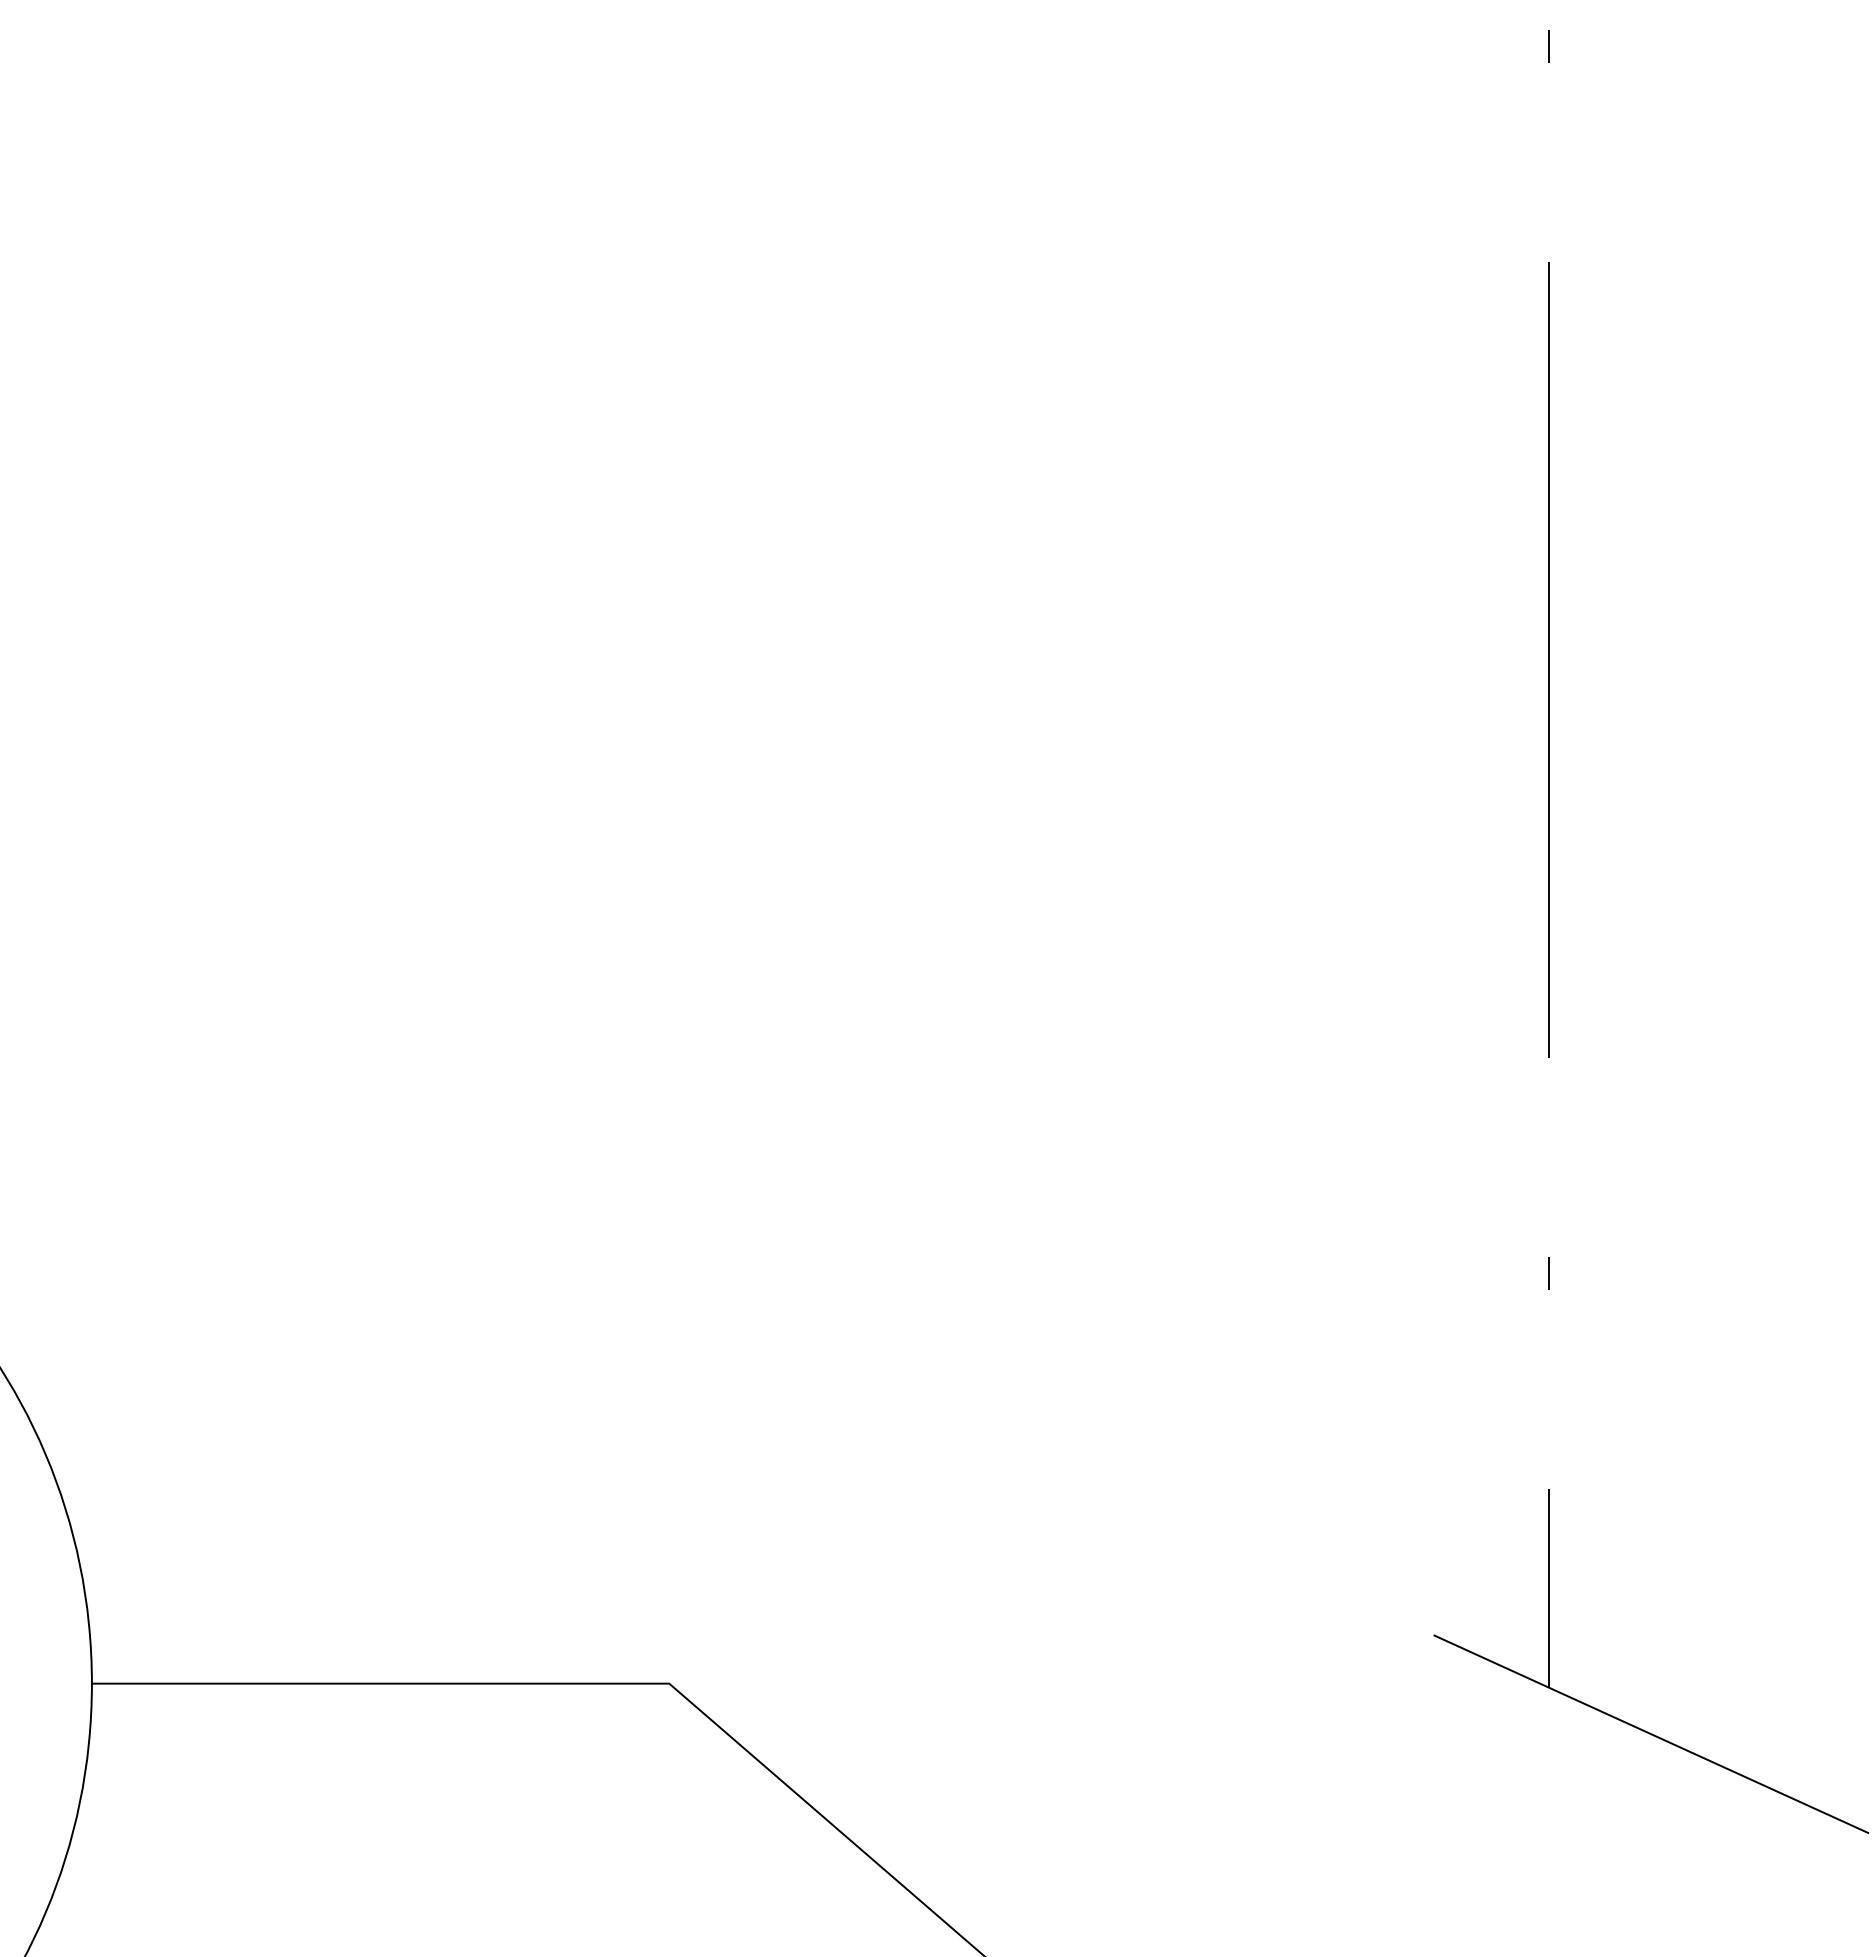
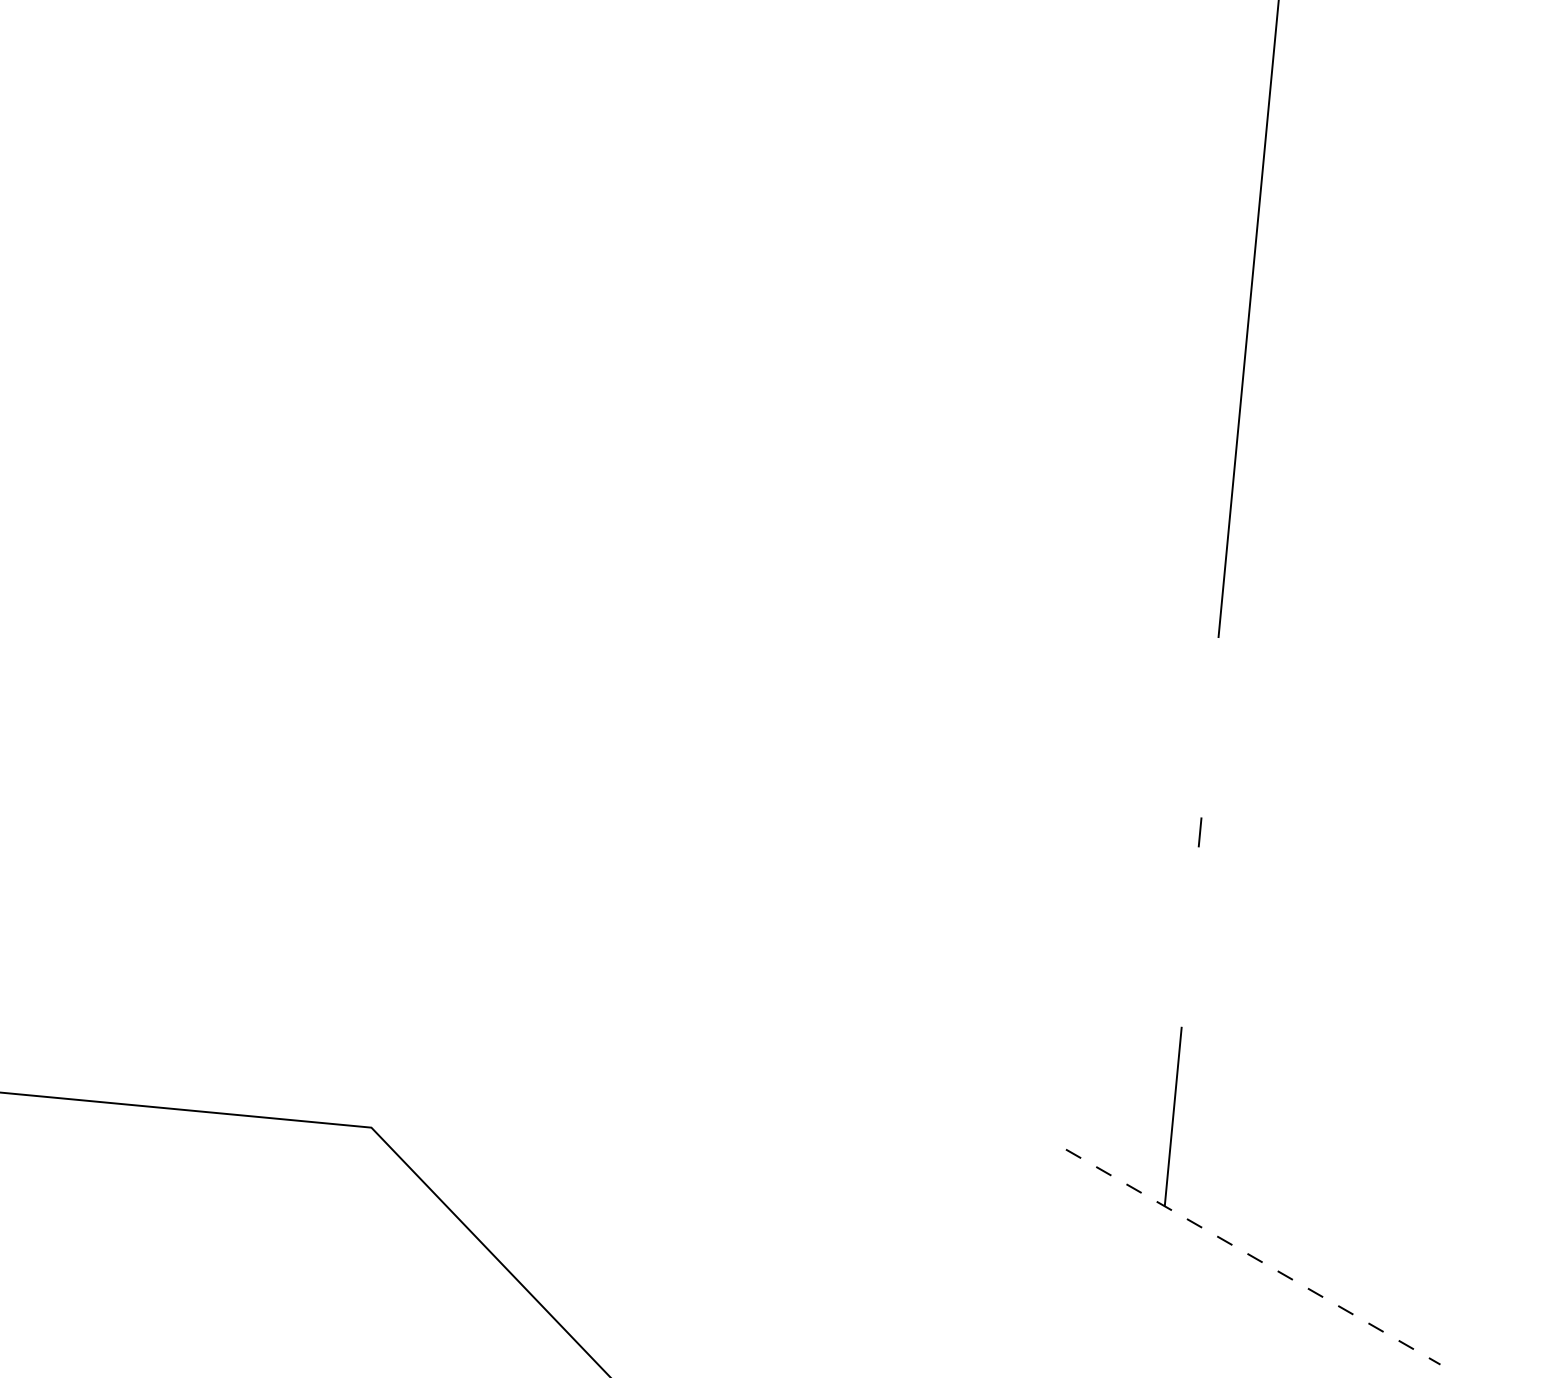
line: (1651, 1734) -> (1253, 1257), solid -> dashed

